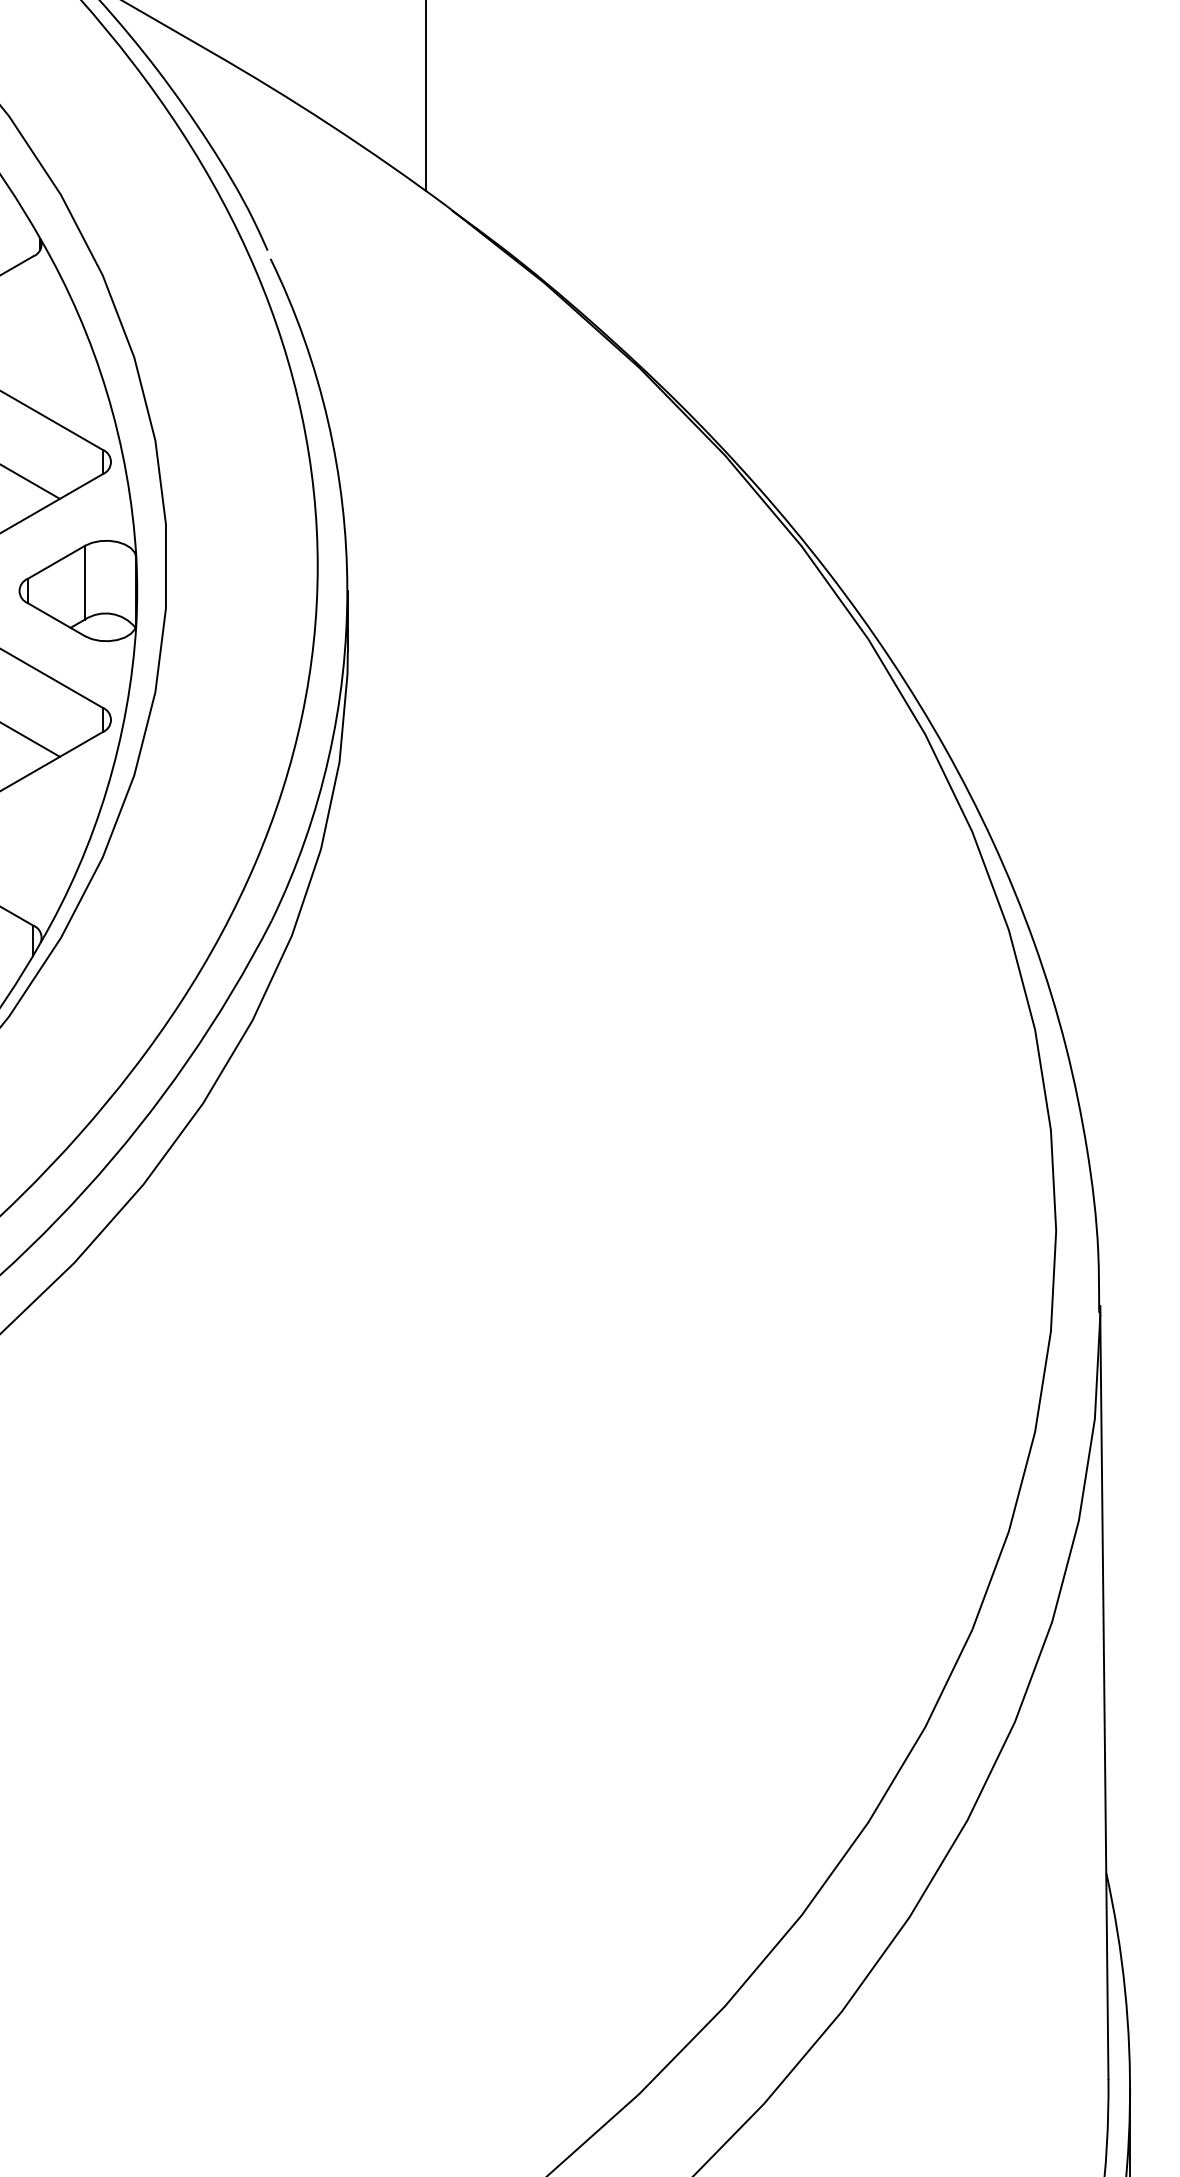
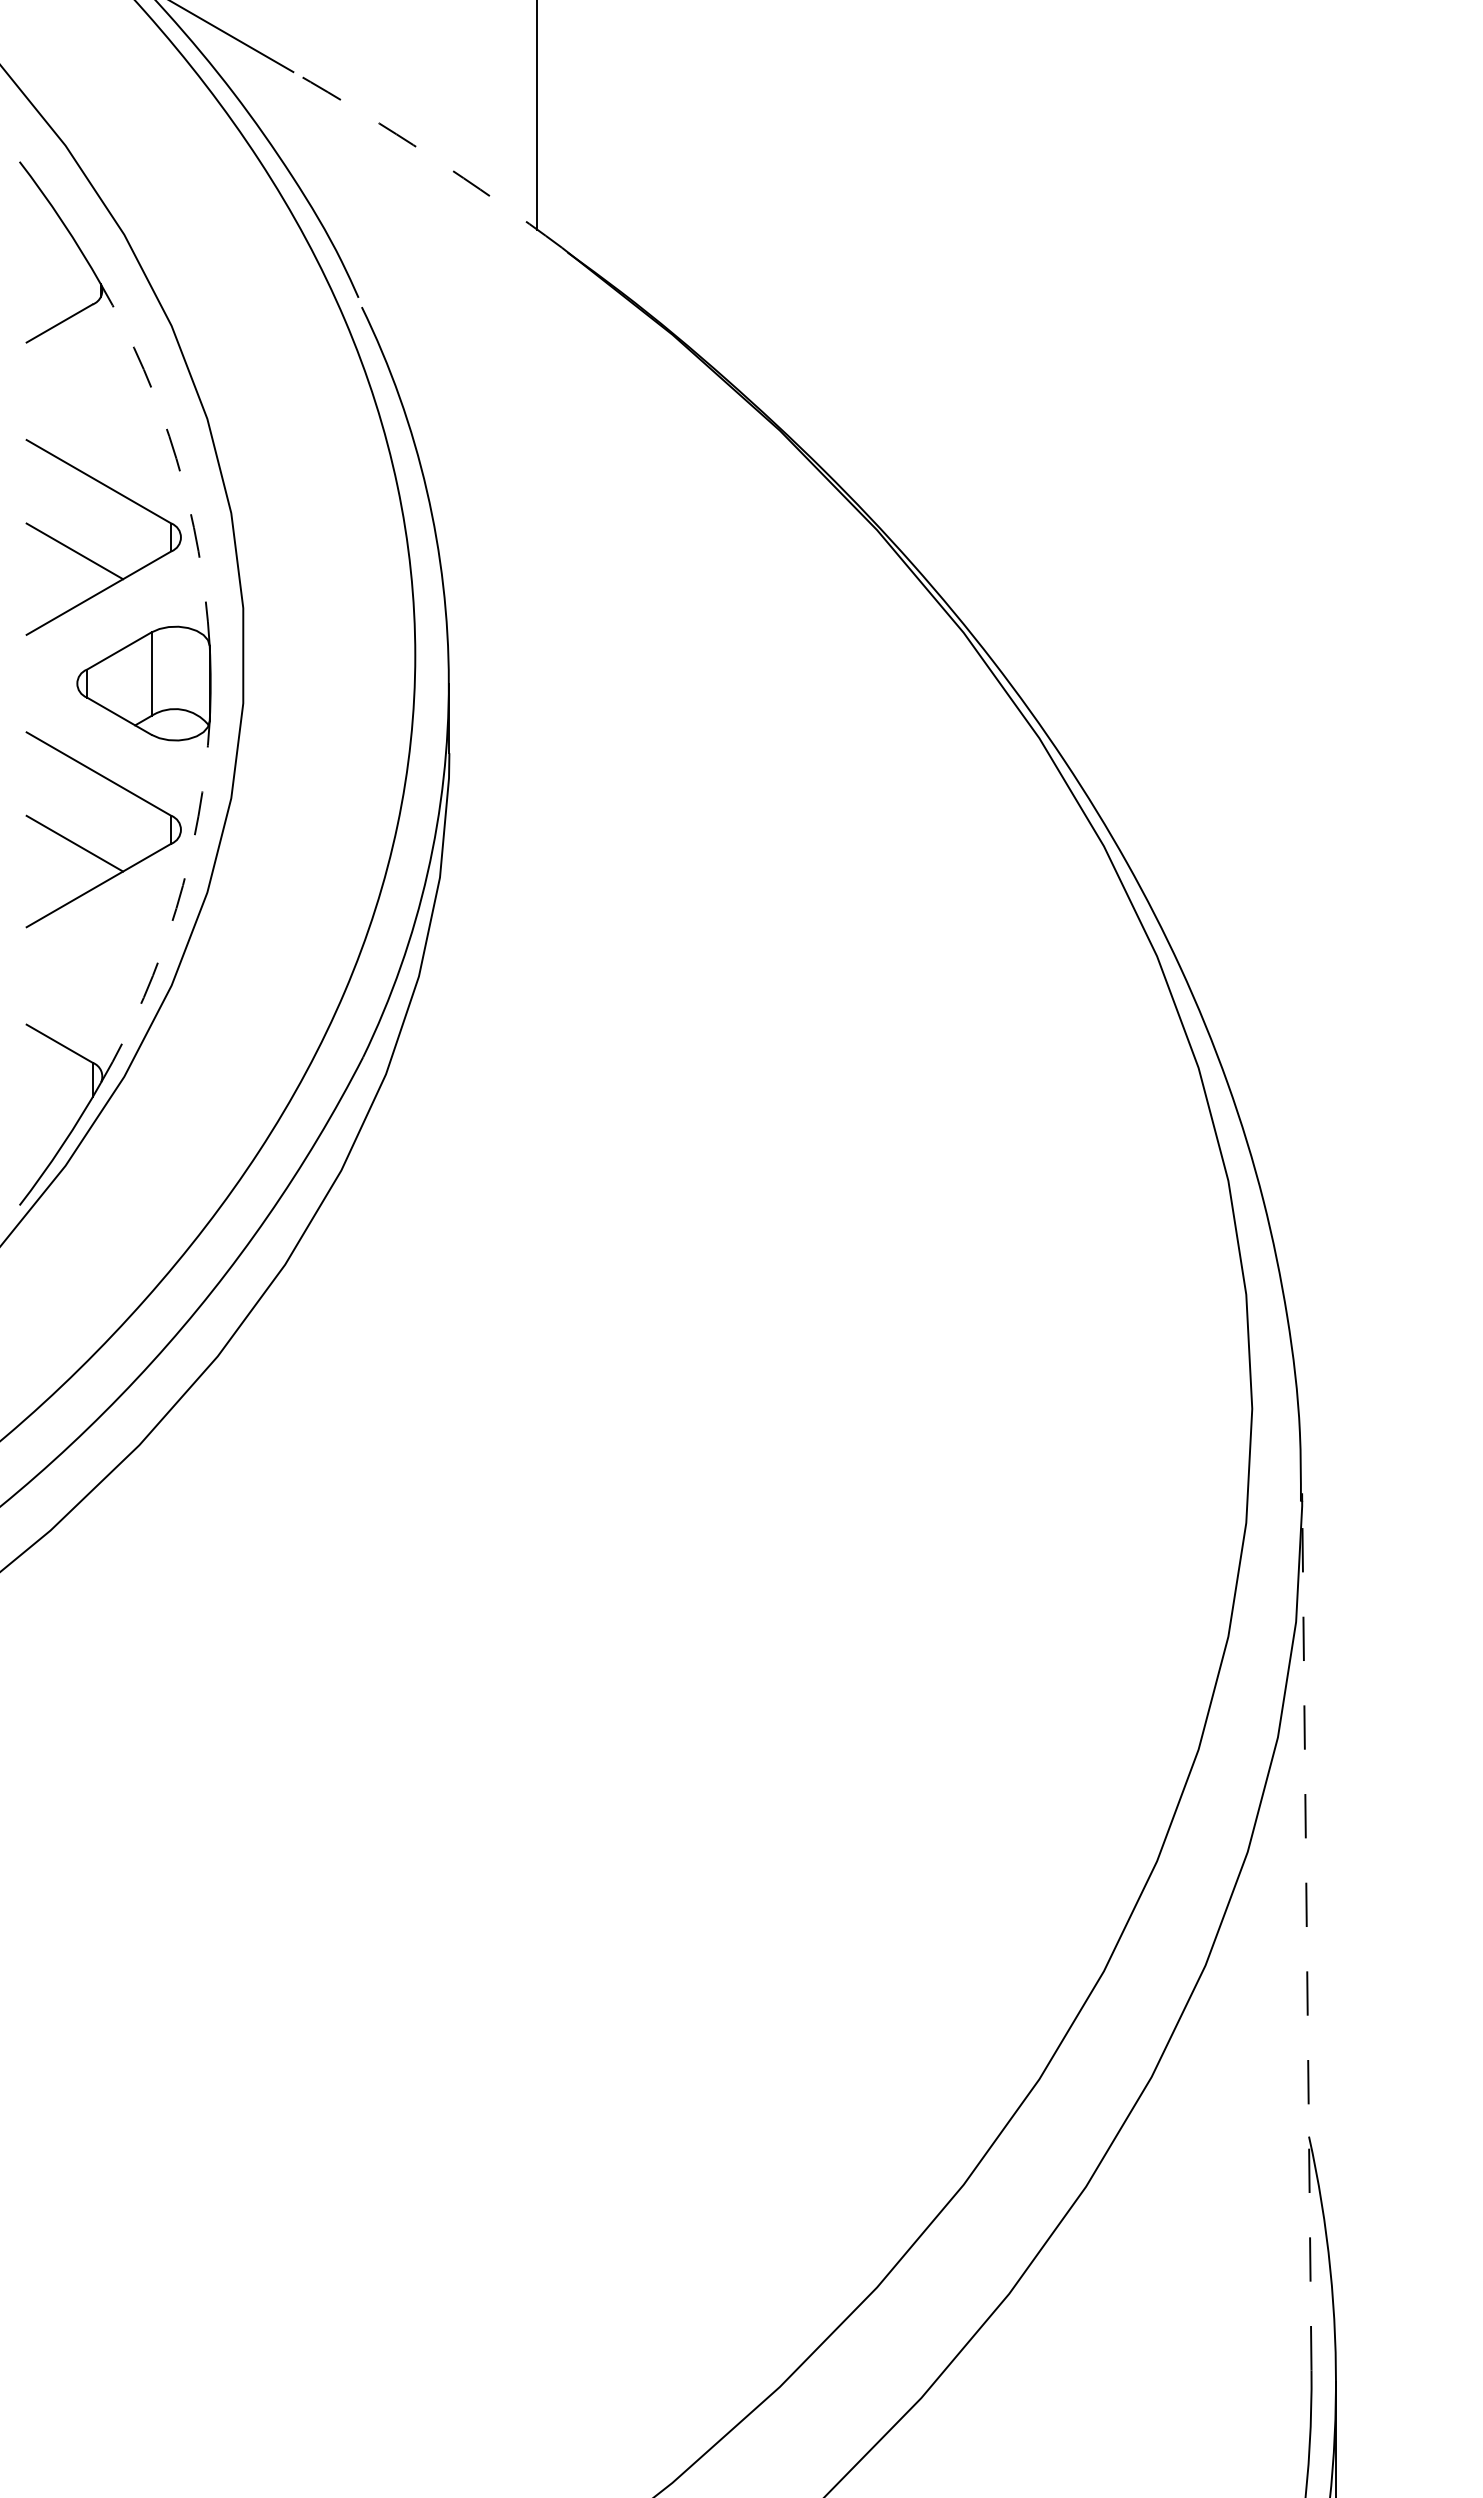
arc: (331, 125) -> (430, 155), solid -> dashed
arc: (107, 392) -> (176, 458), solid -> dashed
arc: (107, 789) -> (176, 908), solid -> dashed
line: (1104, 1692) -> (1306, 1931), solid -> dashed

